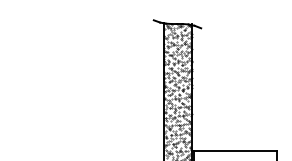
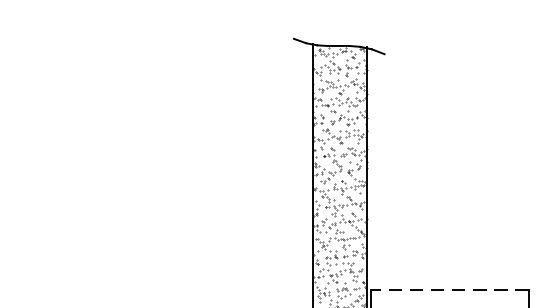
line: (234, 151) -> (448, 289), solid -> dashed

